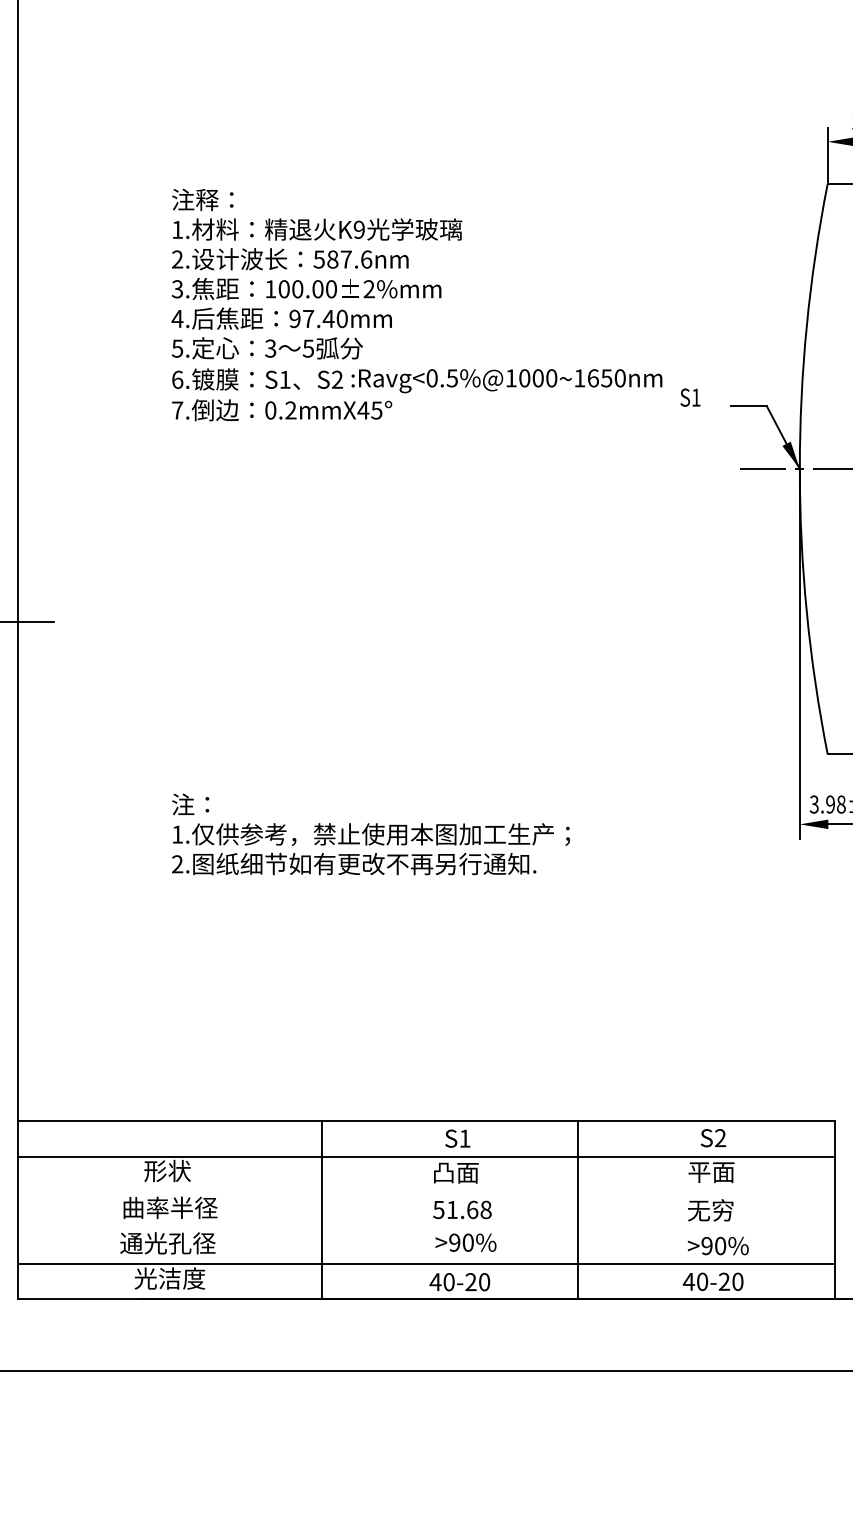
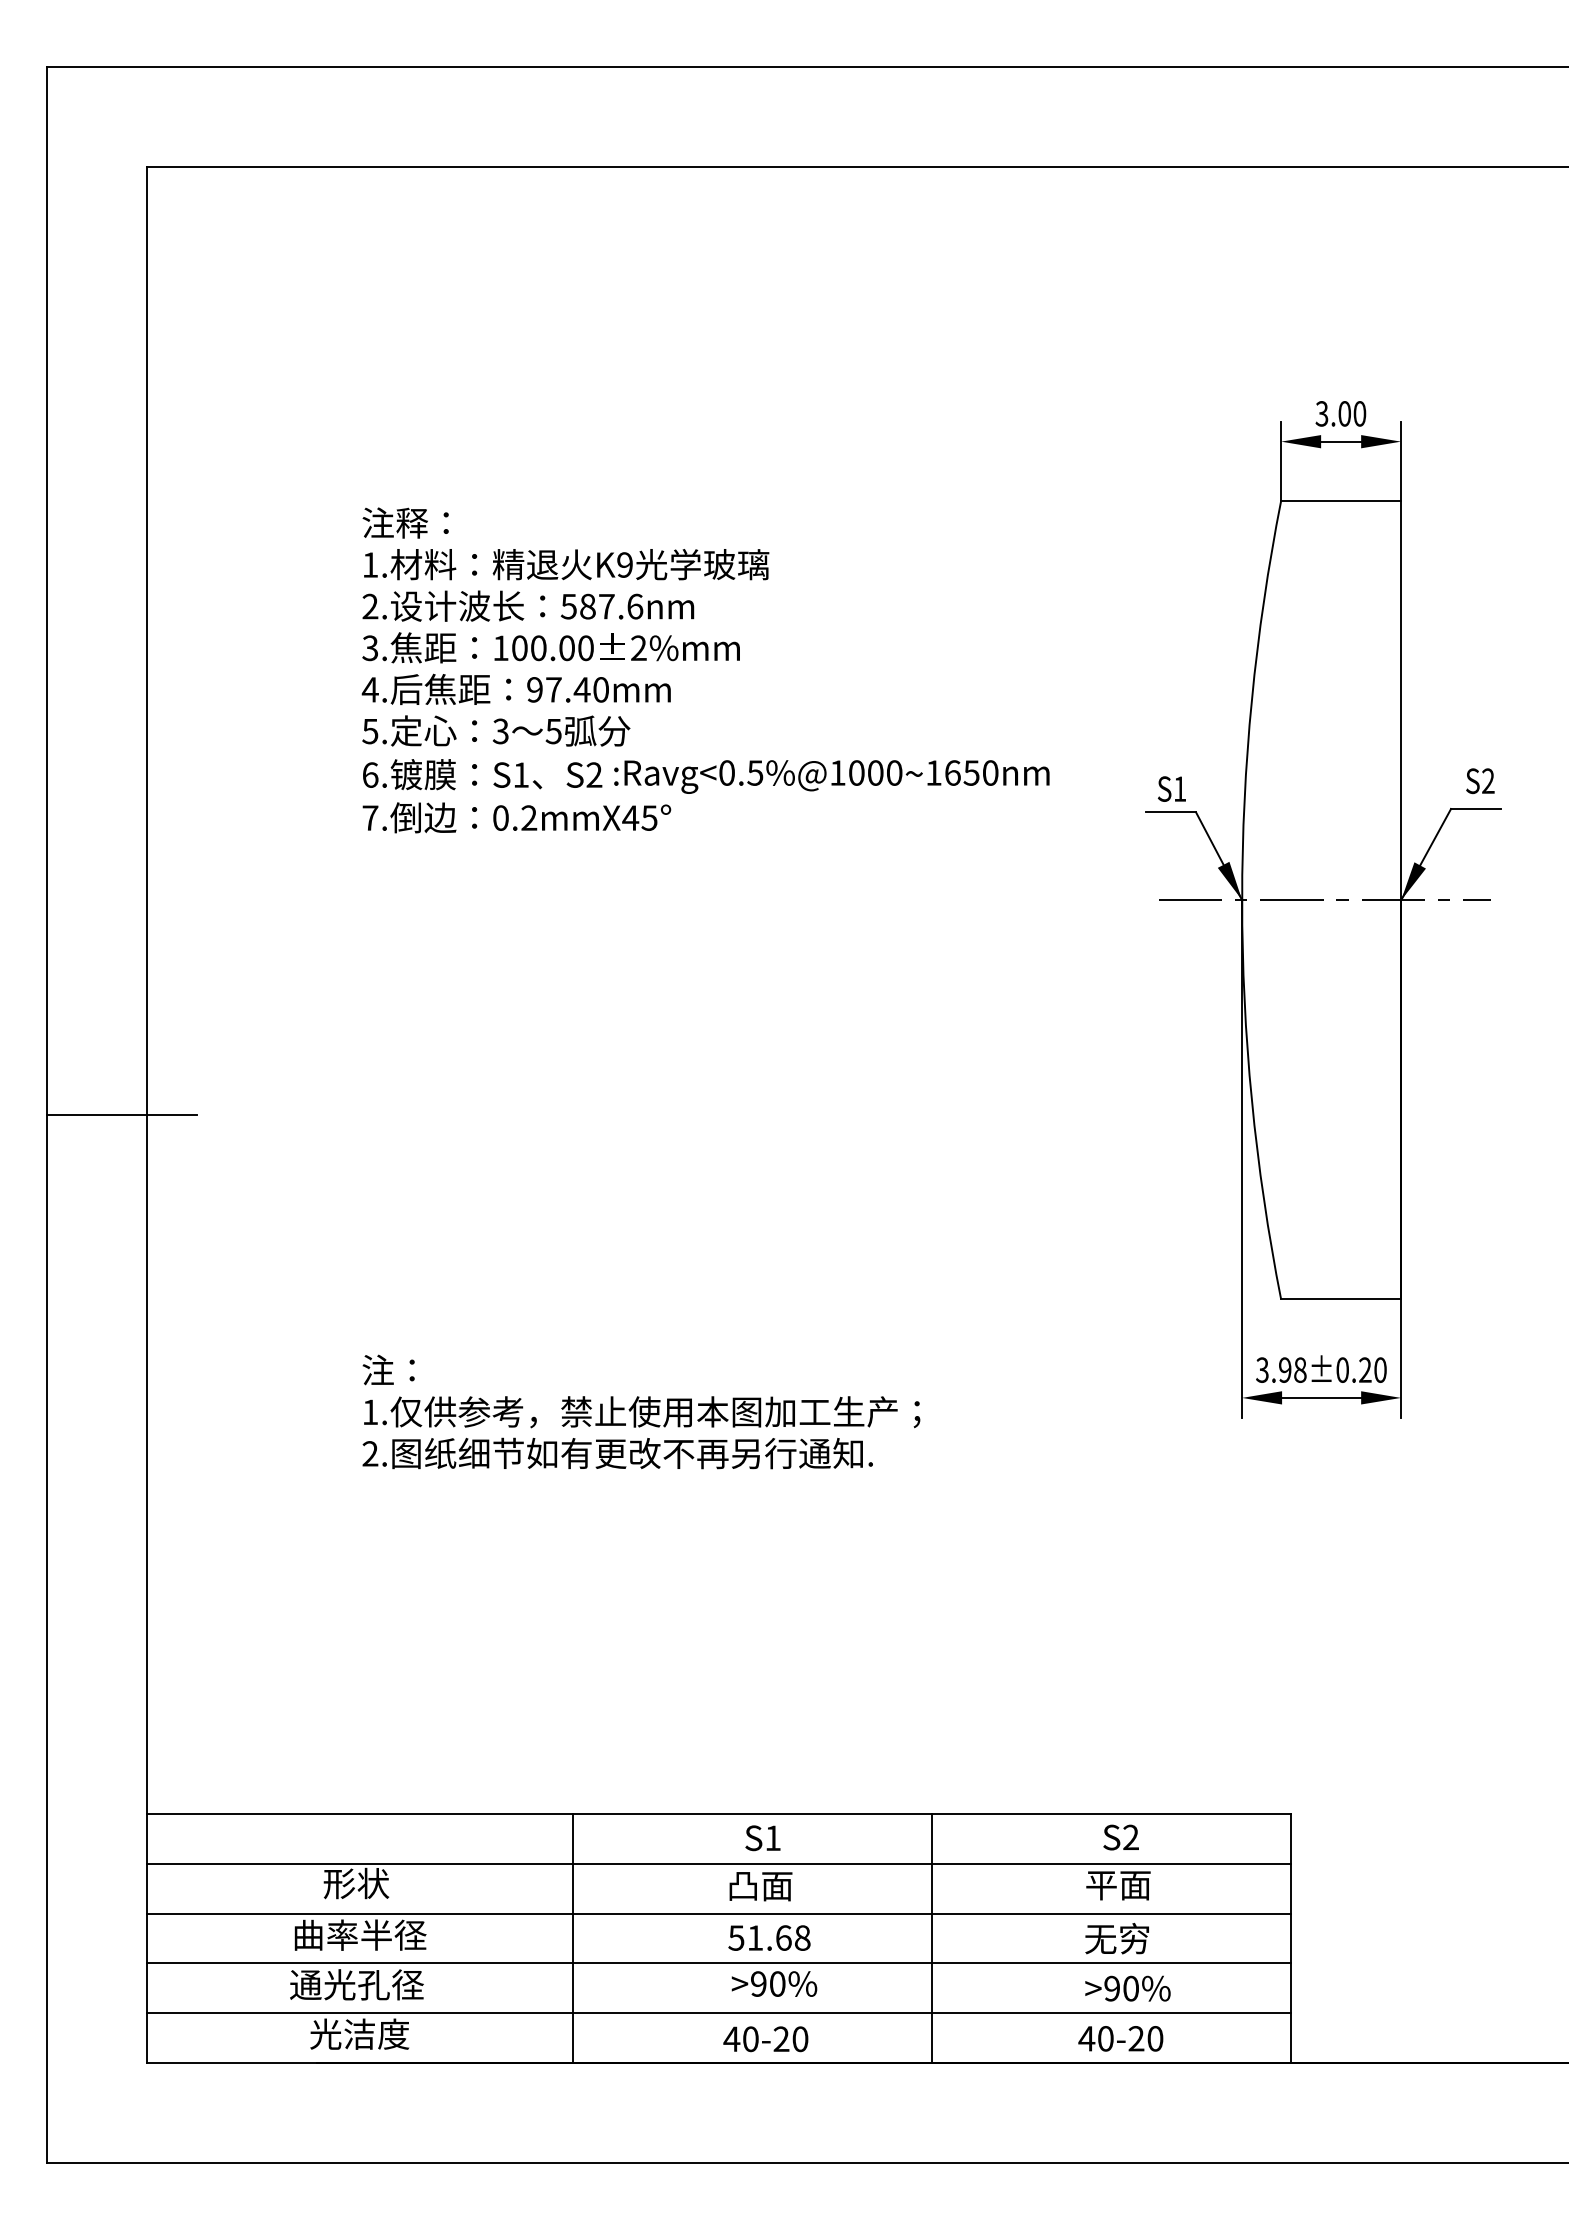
text: (690, 397) -> (1171, 788), moved
line: (426, 1192) -> (718, 1913), added
line: (426, 1228) -> (718, 1963), added

